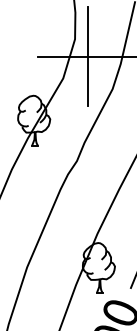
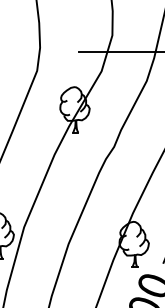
line: (88, 56) -> (124, 51), removed

